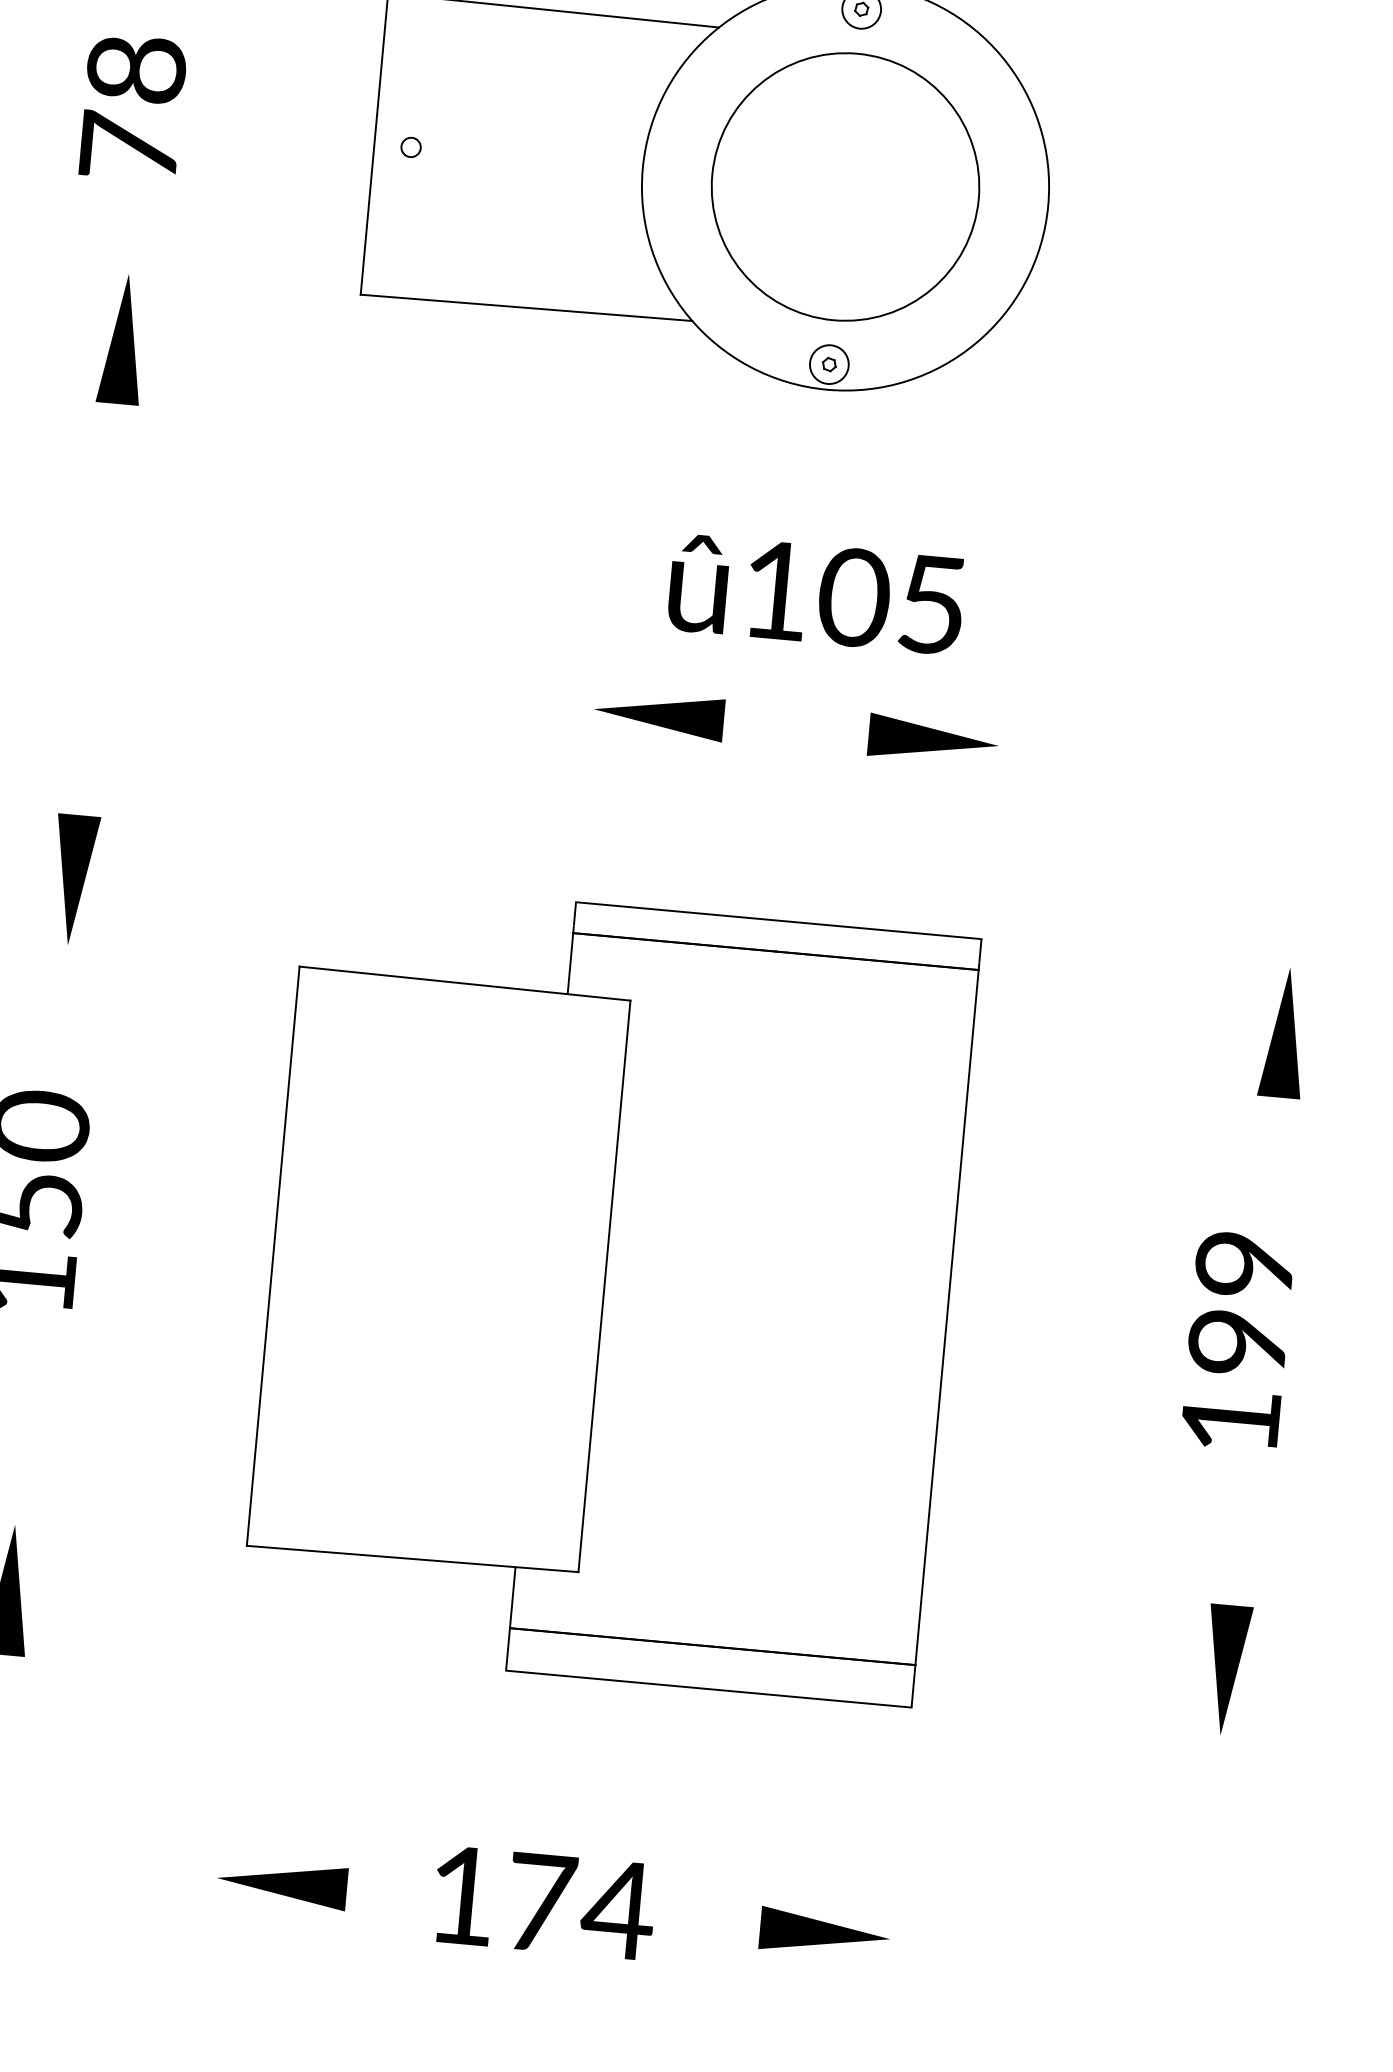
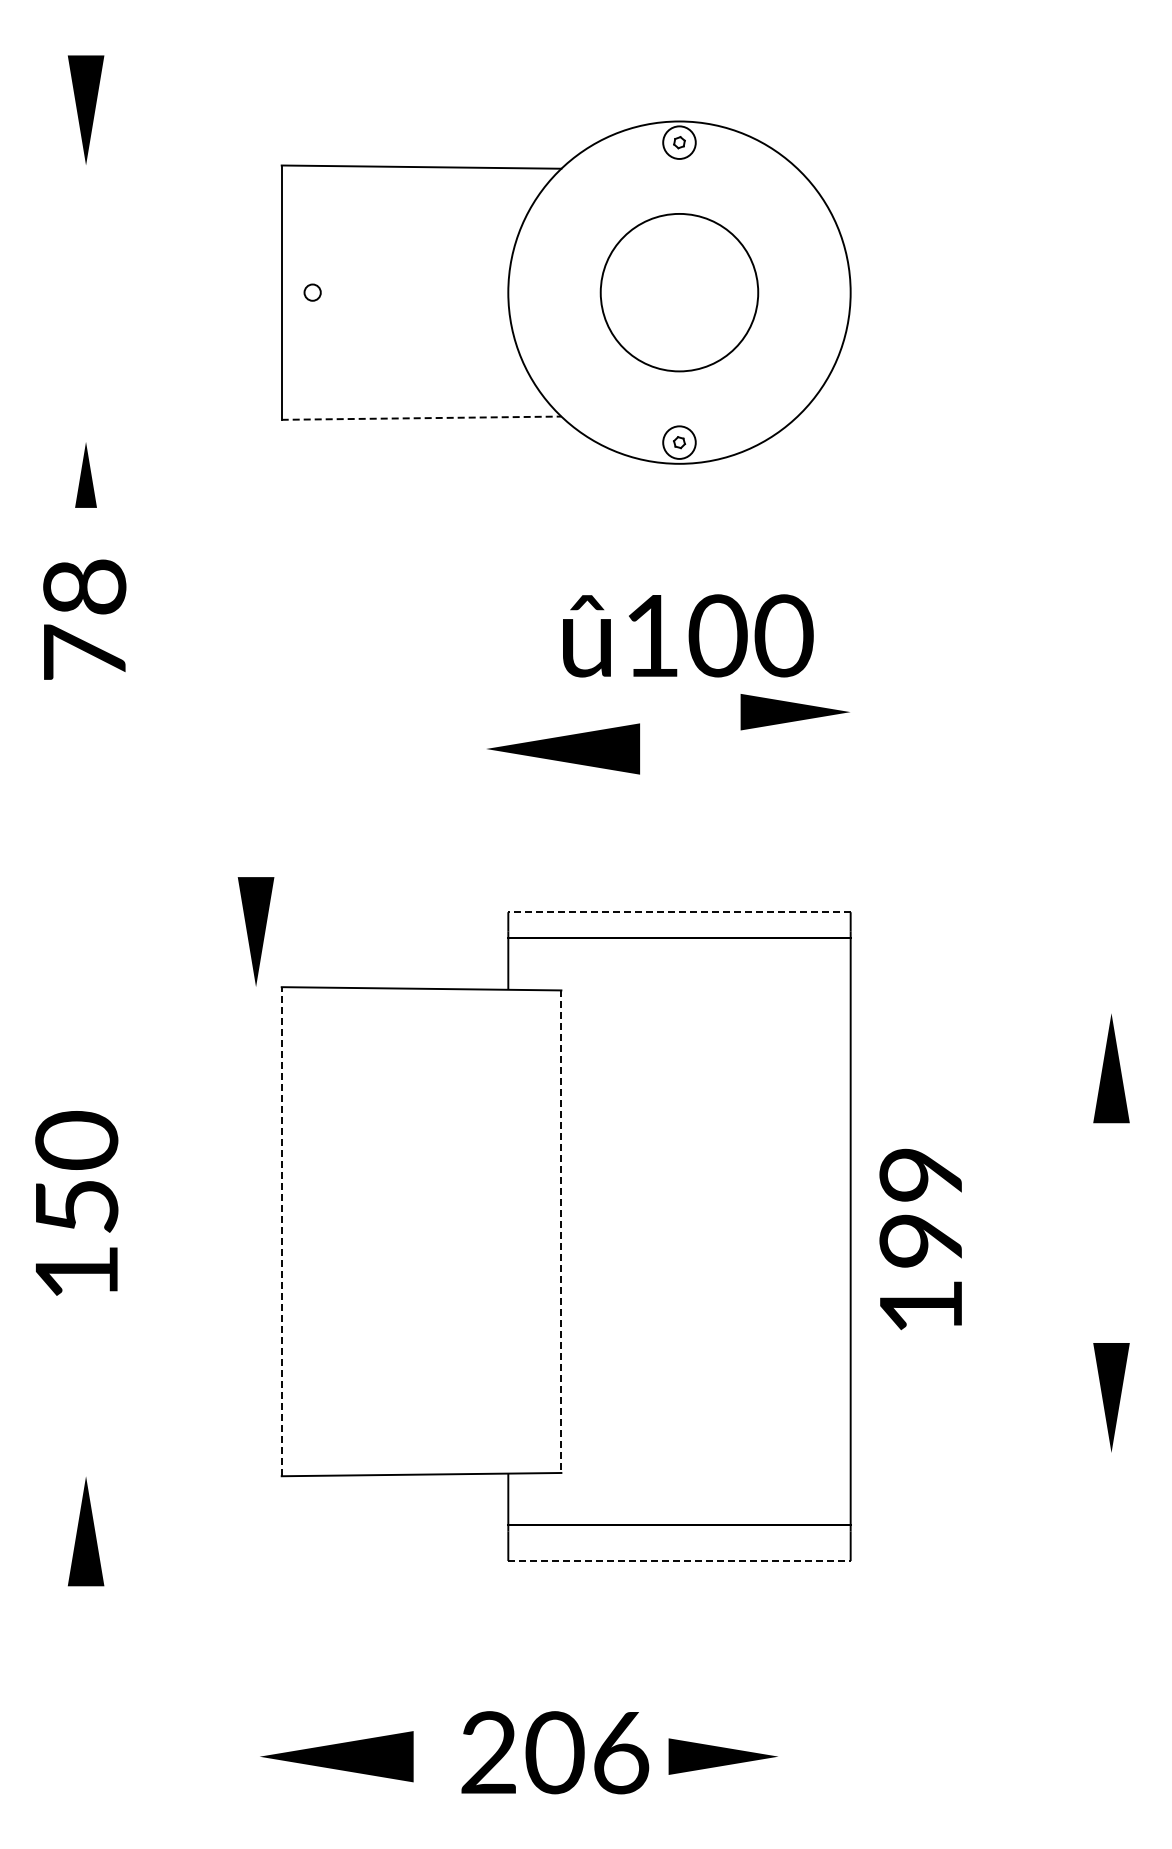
text: (132, 107) -> (84, 619), moved
circle: (845, 186) -> (679, 292), size x0.7
line: (526, 308) -> (421, 418), solid -> dashed
part: (122, 338) -> (85, 474), size x0.6
text: (931, 604) -> (783, 635), 105 -> 100
part: (658, 715) -> (563, 749), size x1.4
part: (932, 740) -> (794, 712), moved
part: (73, 879) -> (255, 931), moved
line: (777, 920) -> (678, 912), solid -> dashed
part: (1284, 1032) -> (1111, 1068), moved
line: (273, 1255) -> (281, 1231), solid -> dashed
line: (604, 1287) -> (561, 1232), solid -> dashed
text: (1237, 1341) -> (920, 1239), moved
part: (1226, 1669) -> (1111, 1397), moved
line: (708, 1689) -> (679, 1561), solid -> dashed
part: (281, 1883) -> (336, 1756), size x1.4
text: (541, 1902) -> (555, 1752), 174 -> 206
part: (823, 1933) -> (722, 1756), moved

